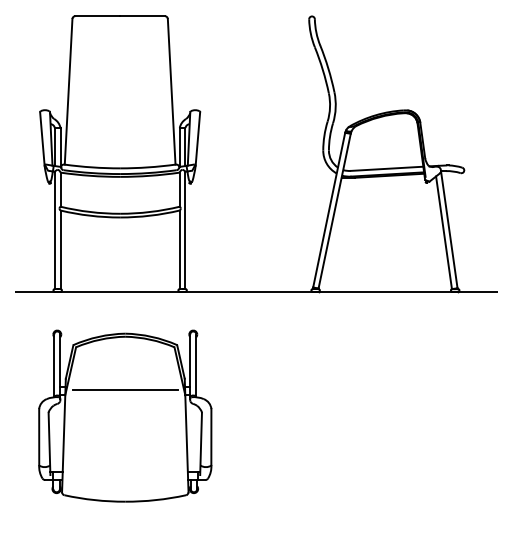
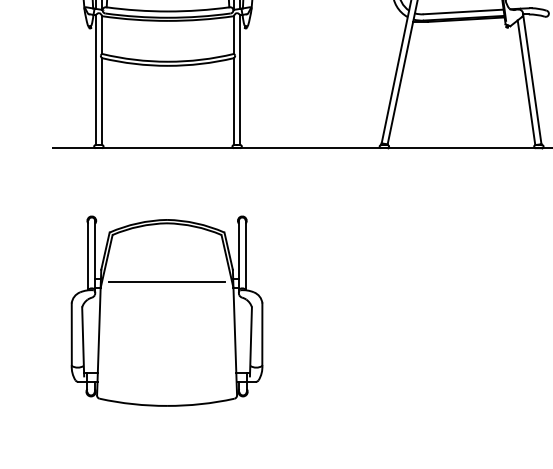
part: (125, 415) -> (167, 310), moved

